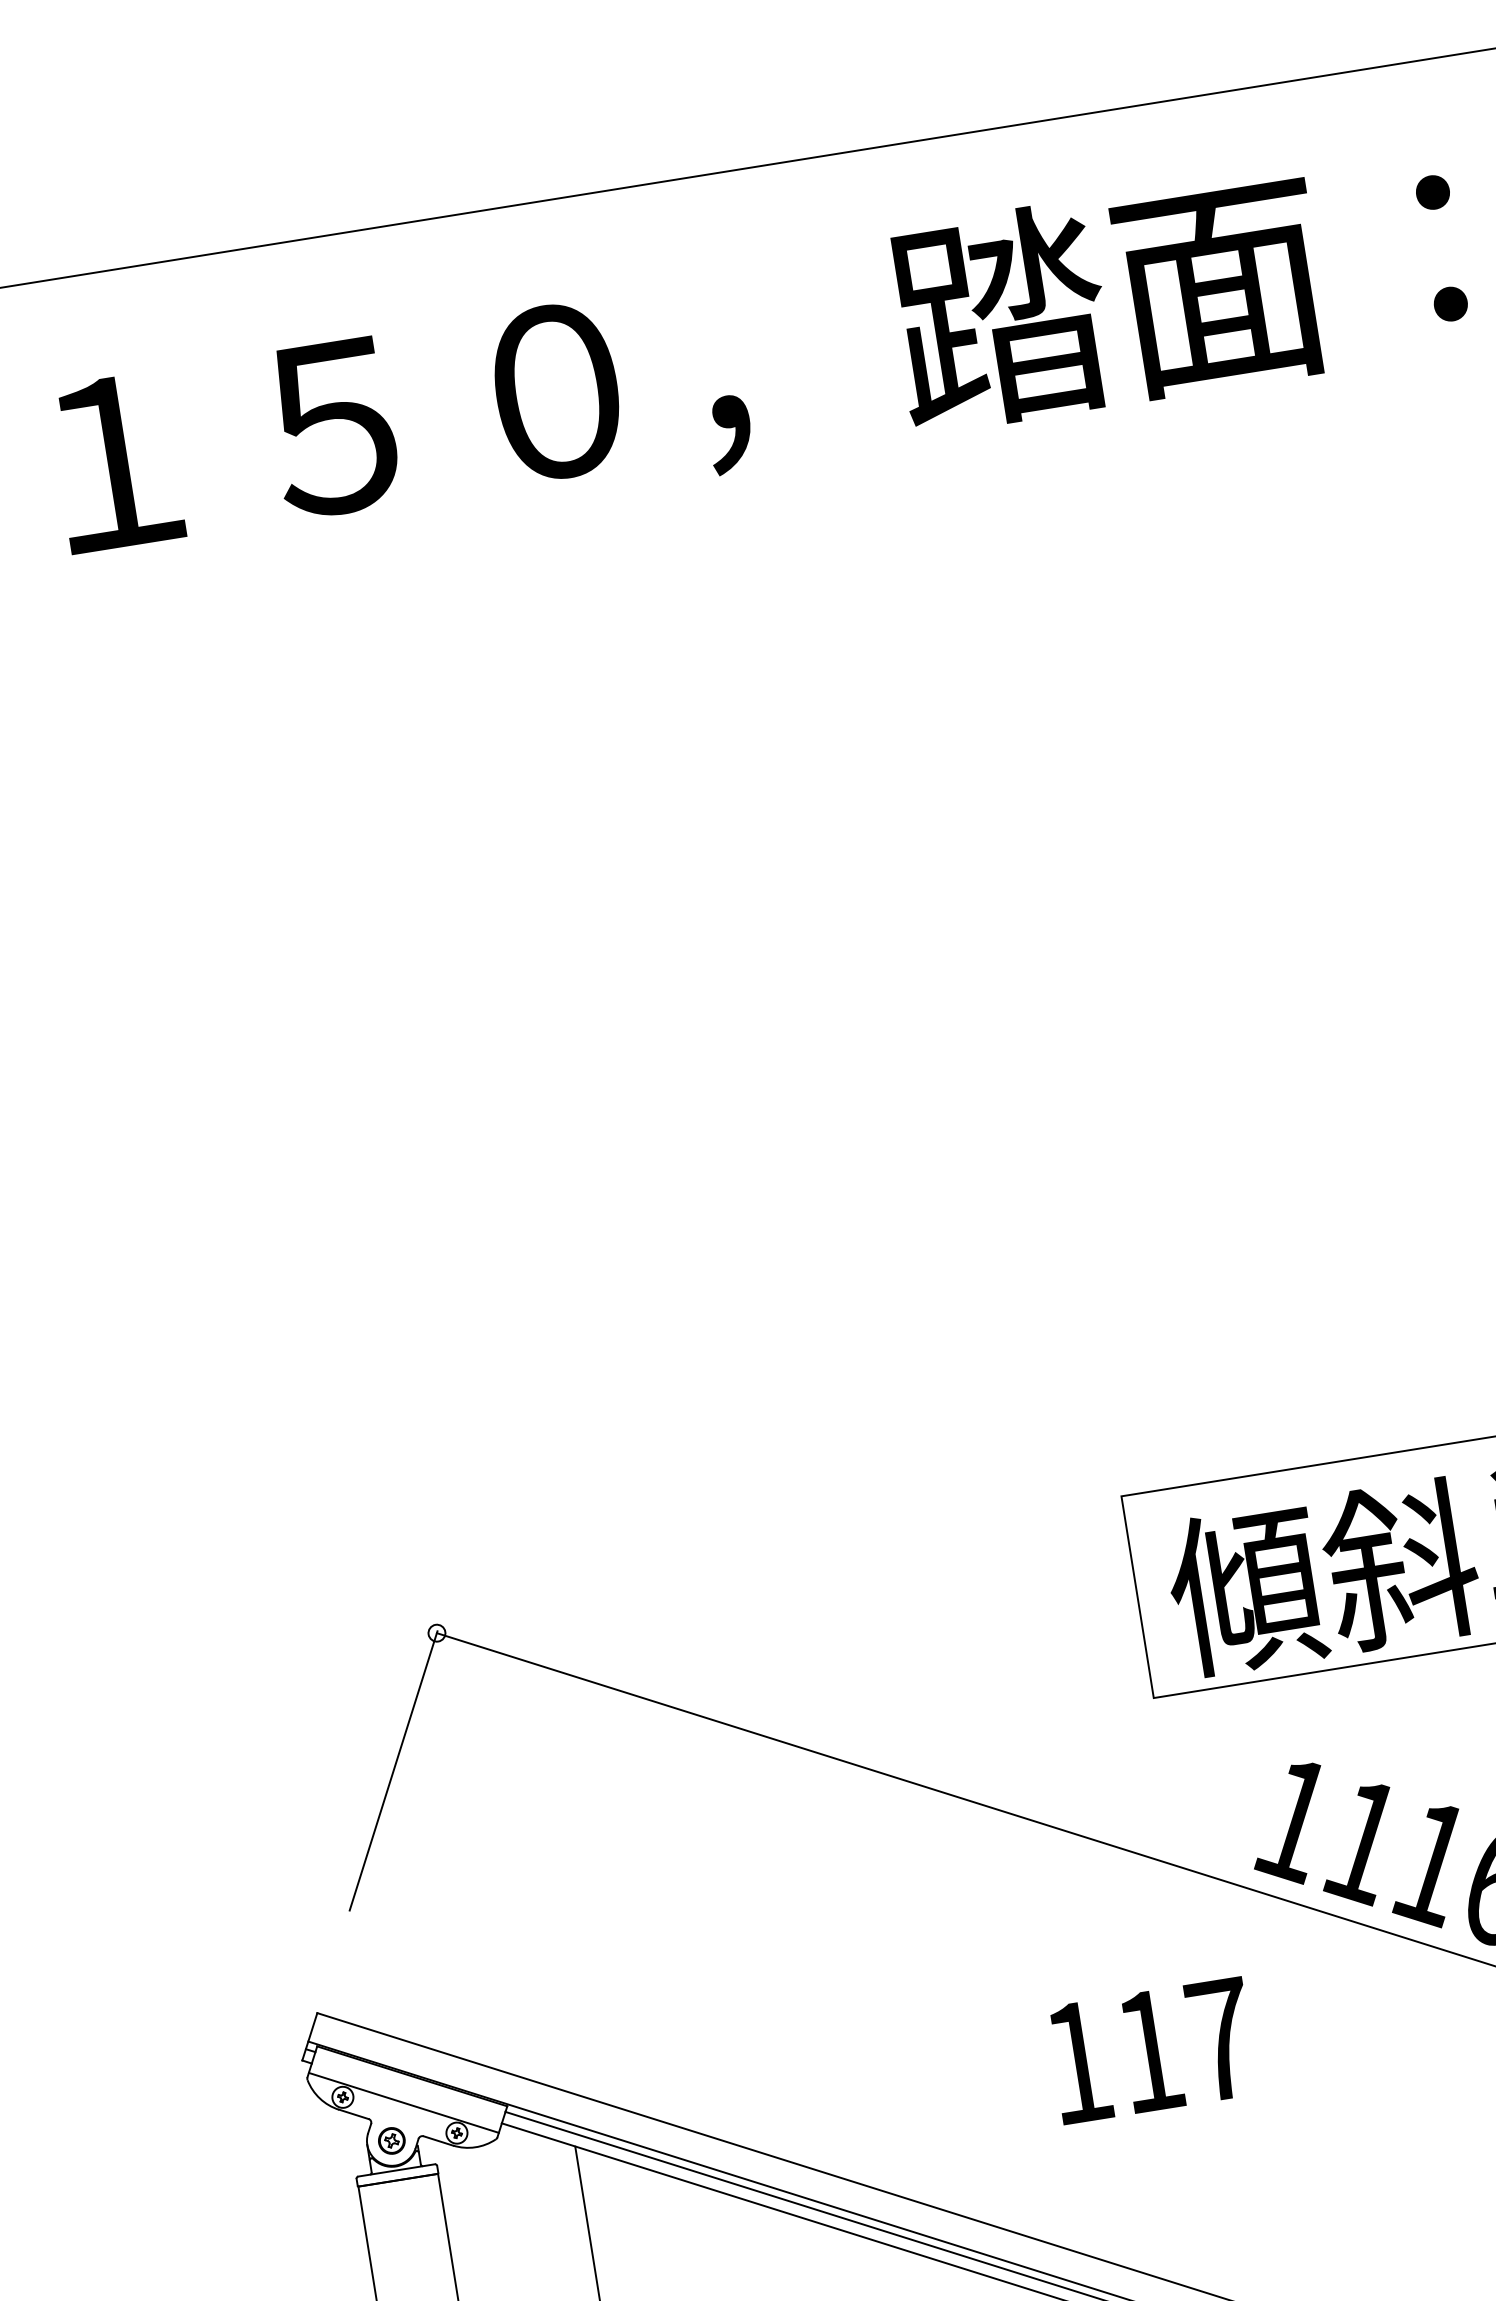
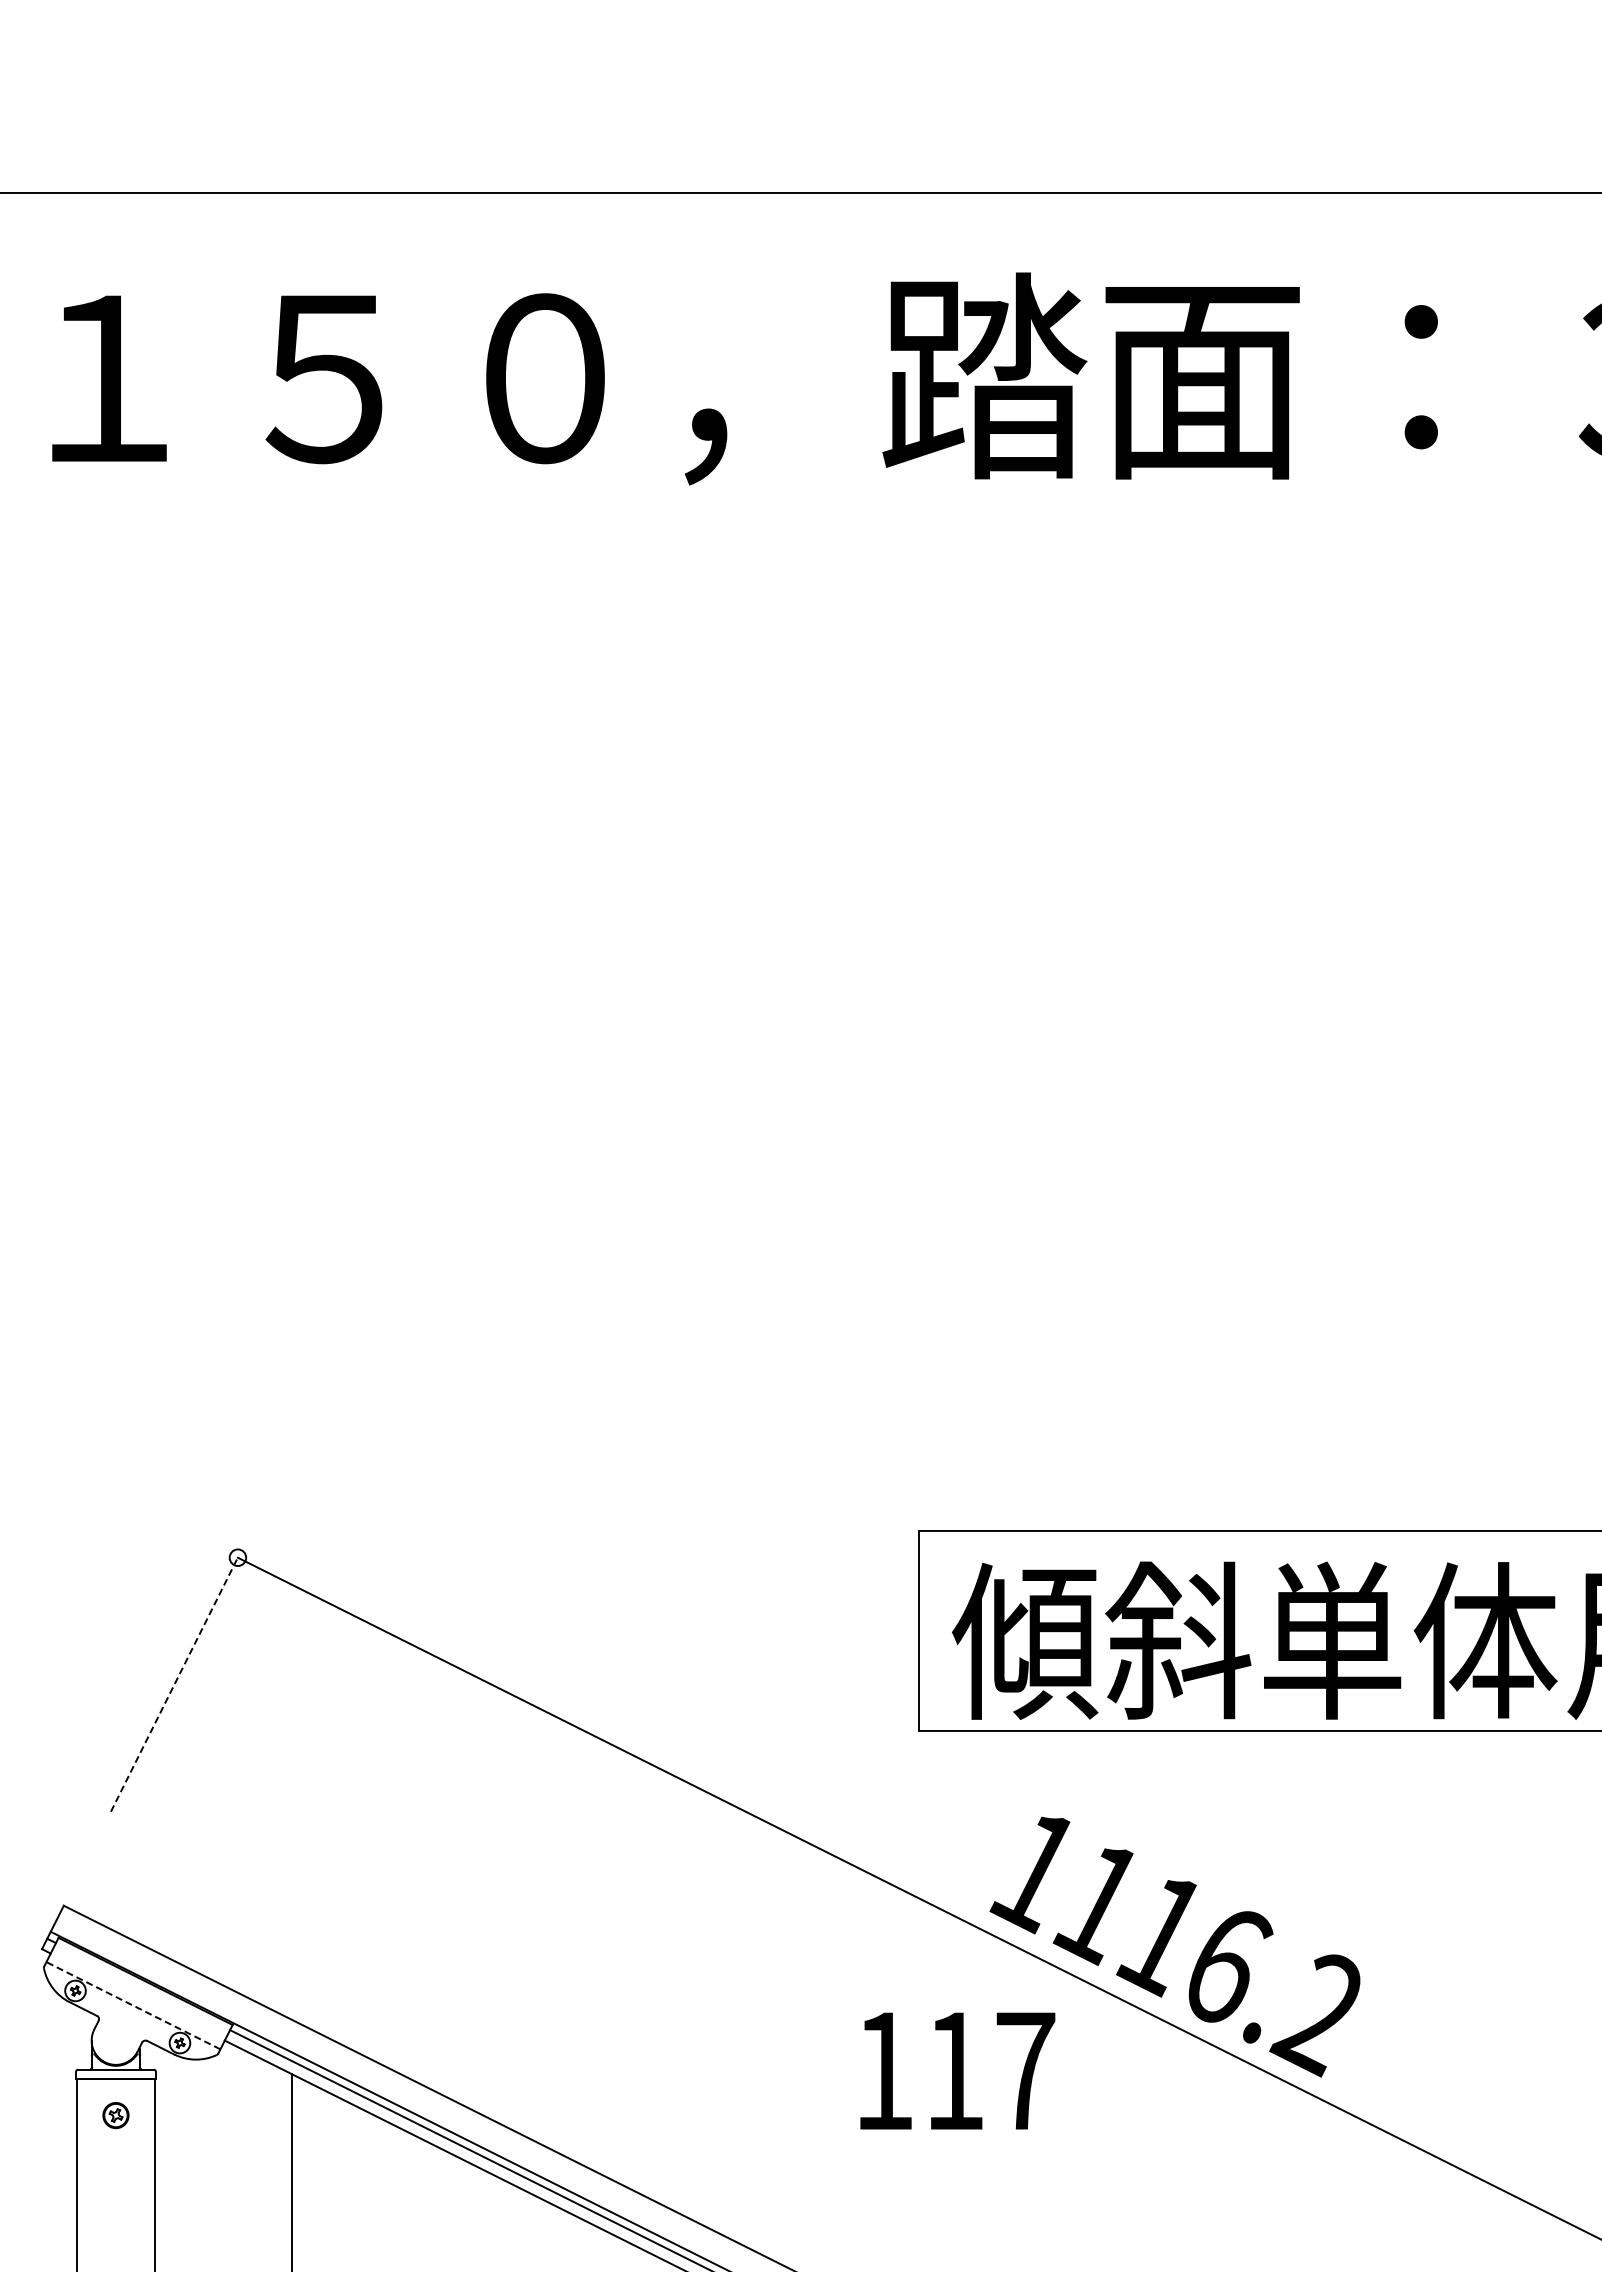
line: (393, 1770) -> (174, 1683), solid -> dashed
text: (1152, 2050) -> (957, 2070), moved
line: (403, 2102) -> (133, 2005), solid -> dashed
part: (391, 2140) -> (115, 2115), moved

